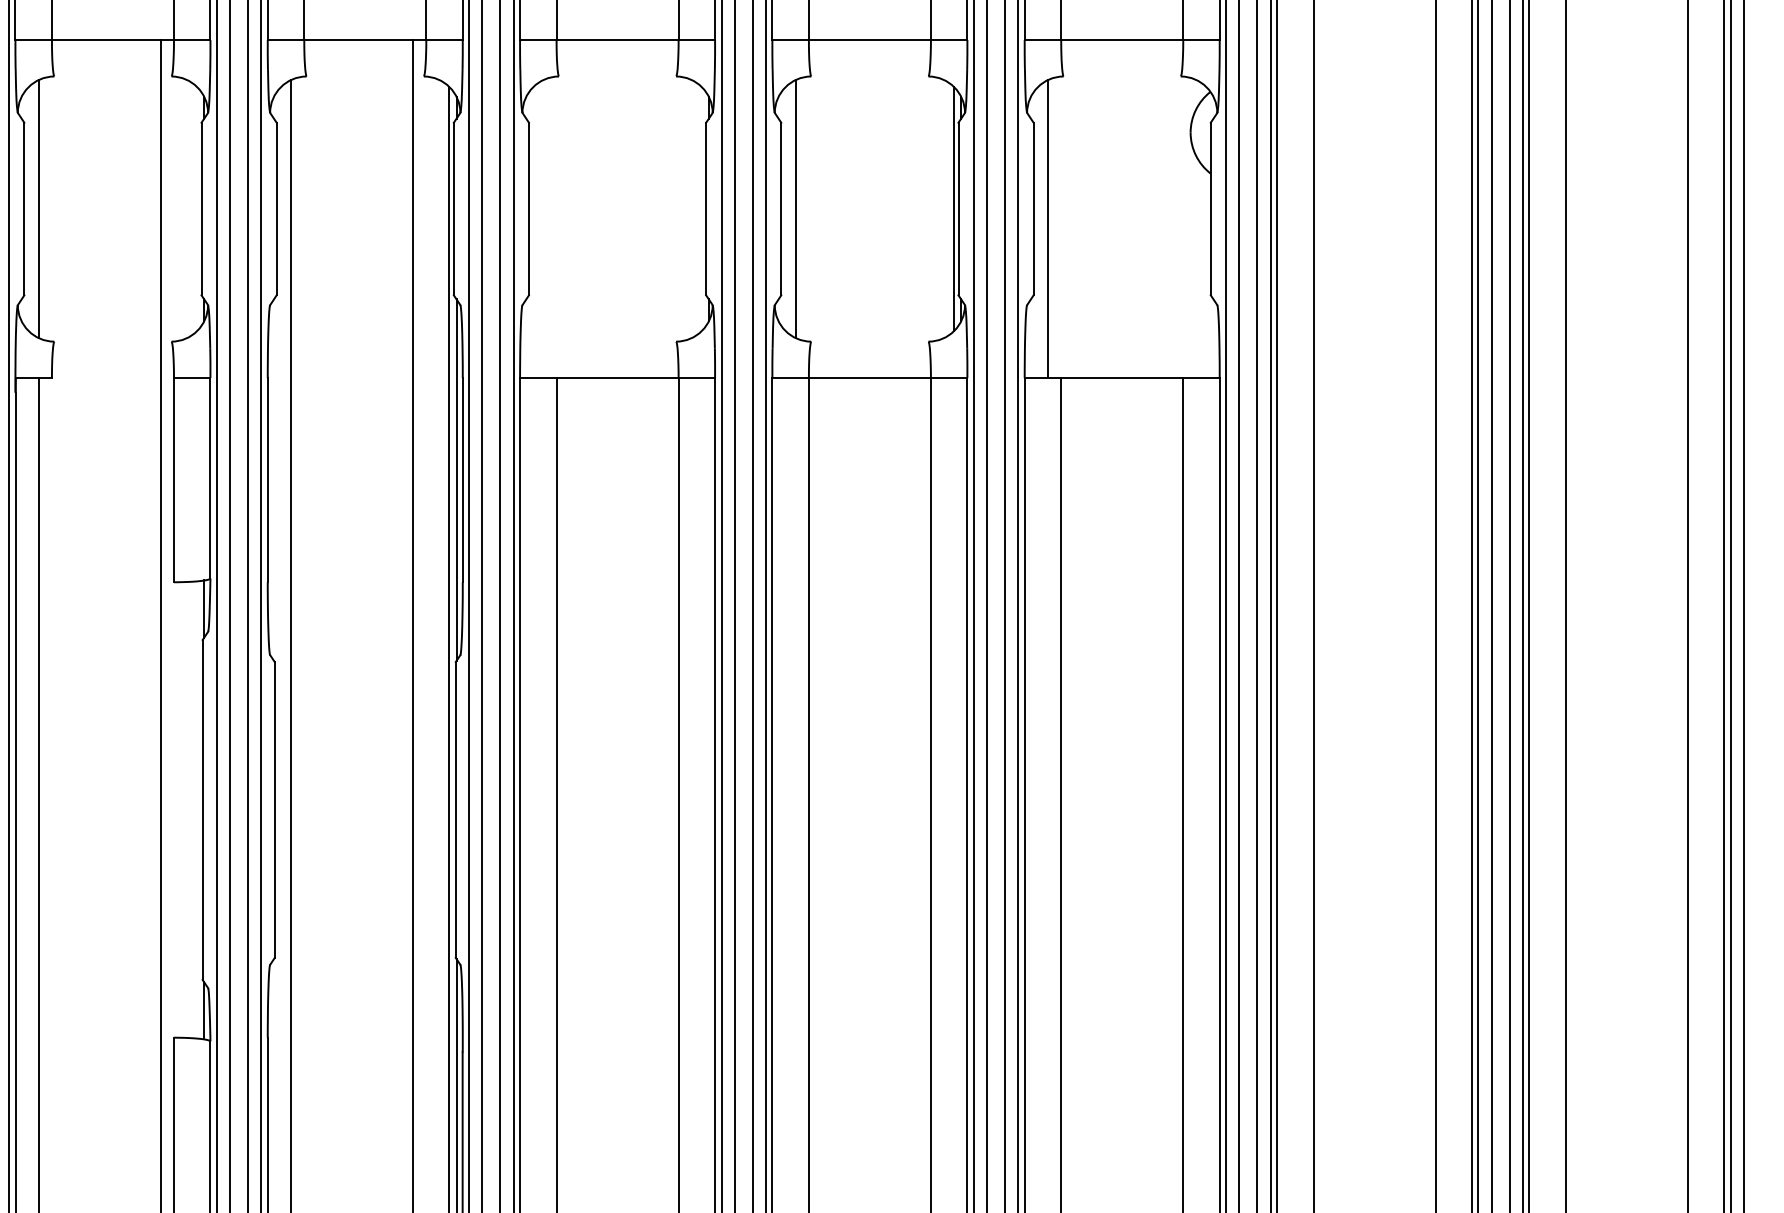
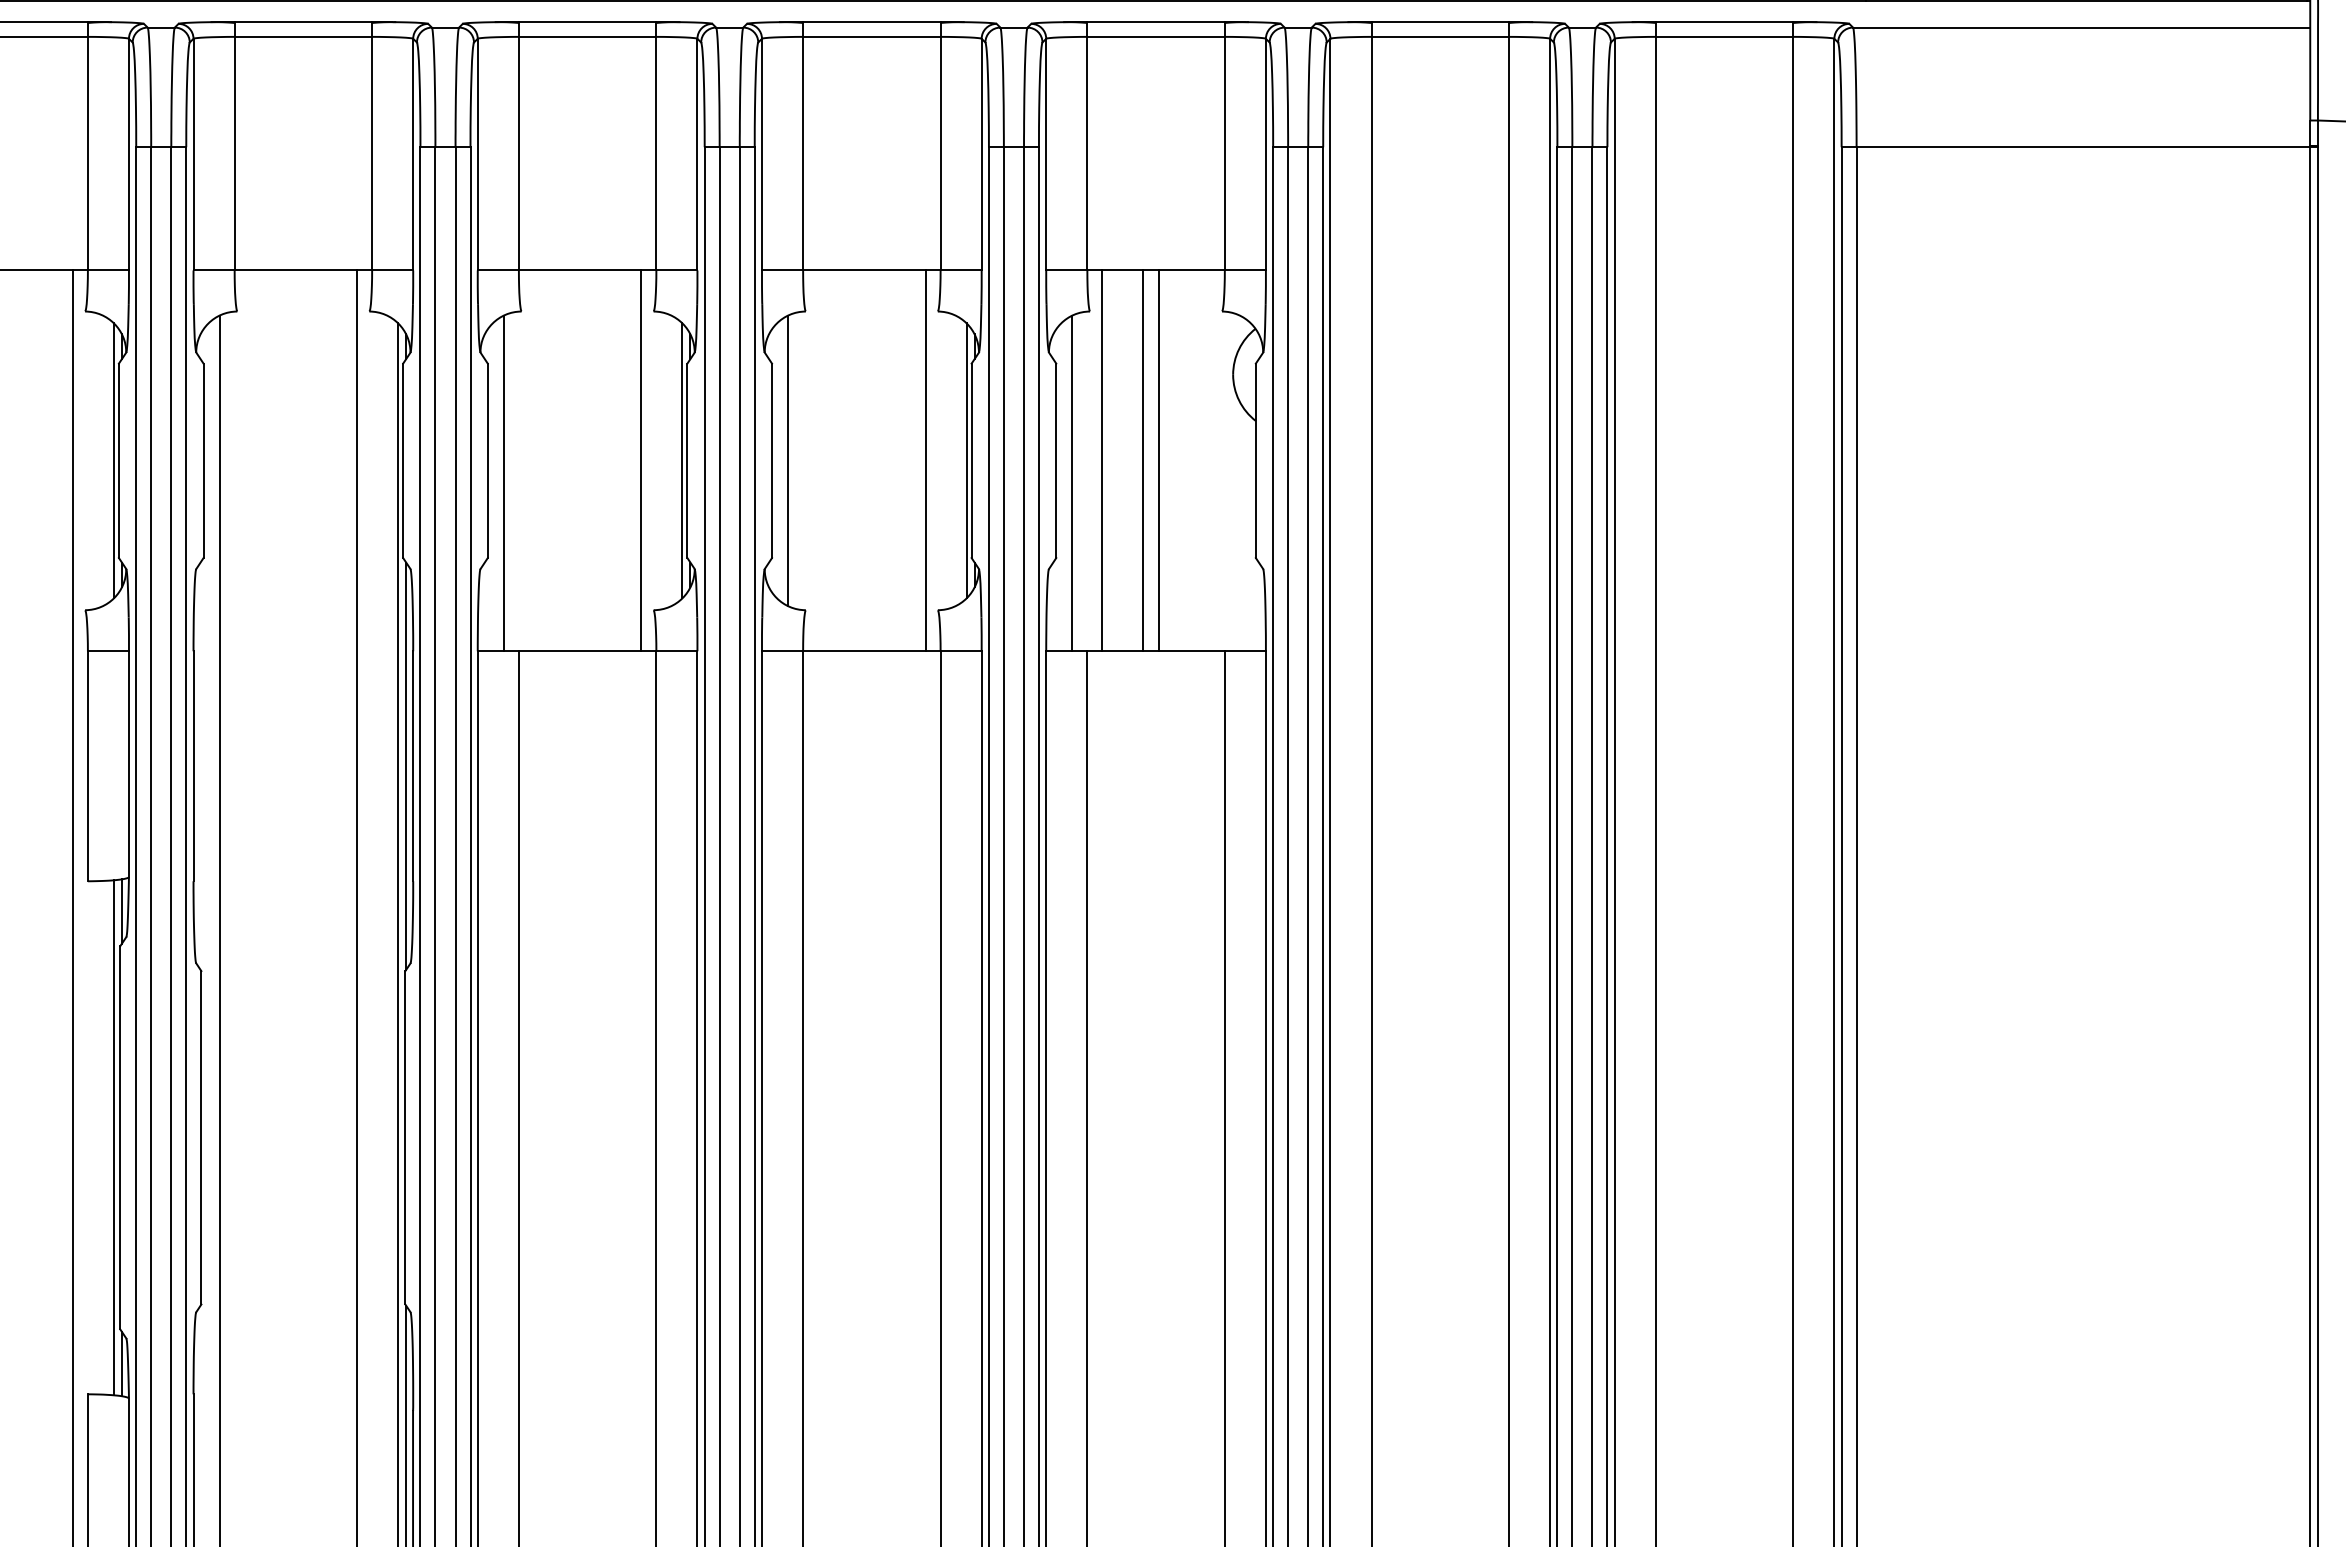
line: (197, 208) -> (114, 460), added
line: (665, 208) -> (641, 460), added
line: (701, 208) -> (682, 460), added
line: (917, 208) -> (925, 460), added
line: (1074, 208) -> (1102, 460), added
line: (1111, 208) -> (1143, 460), added
line: (1125, 208) -> (1159, 460), added
line: (542, 229) -> (503, 483), added
line: (197, 809) -> (114, 1137), added

